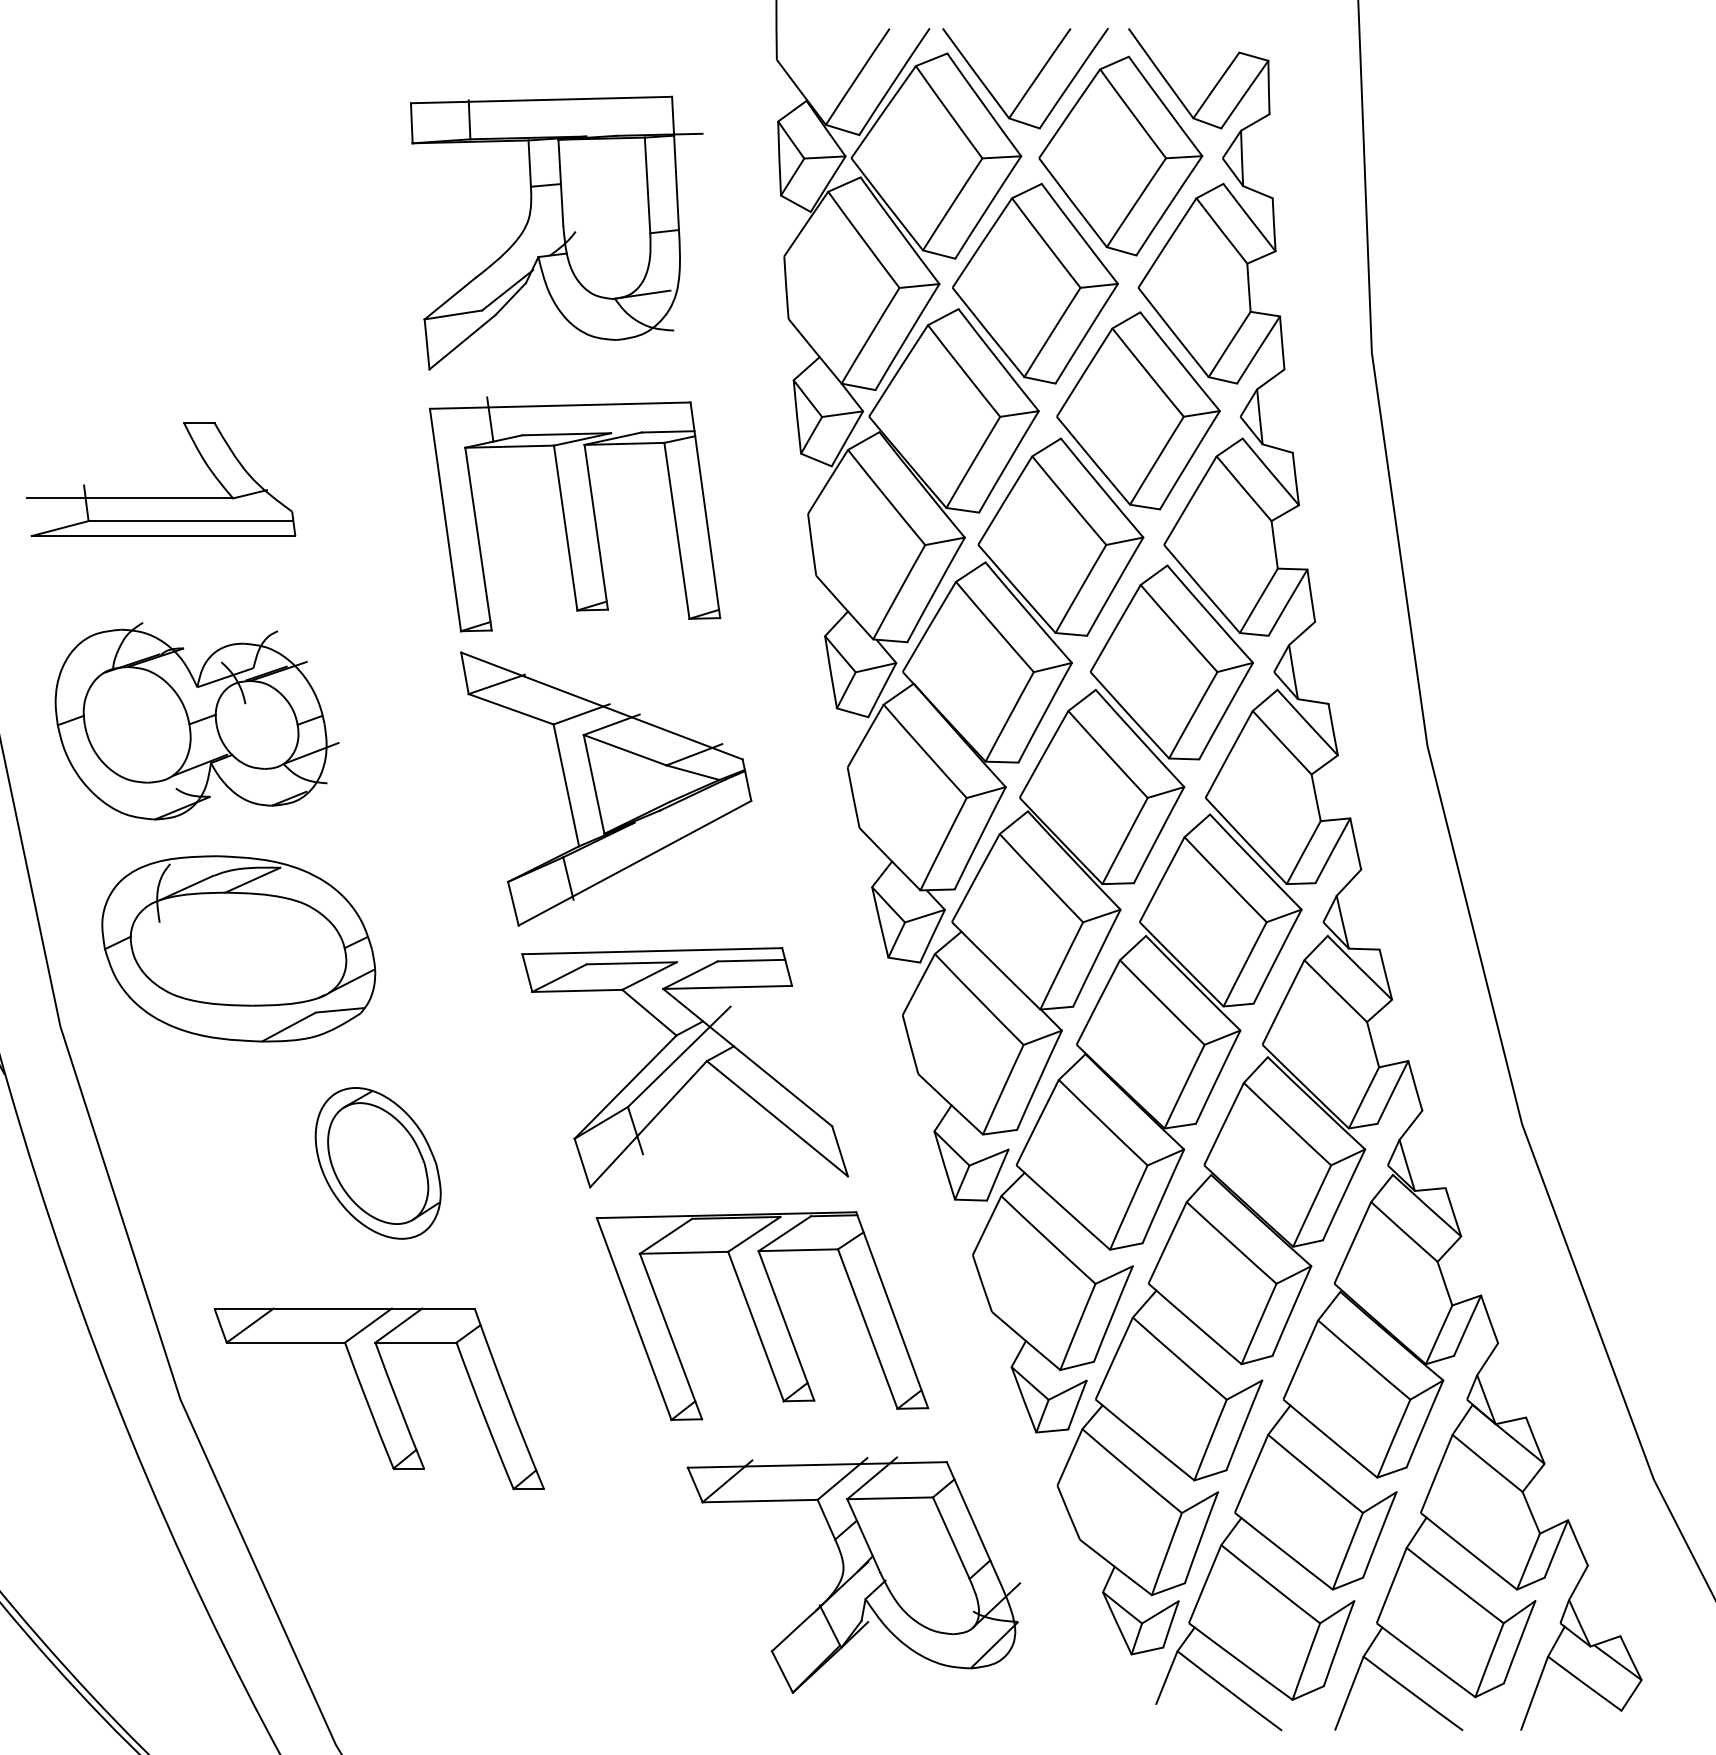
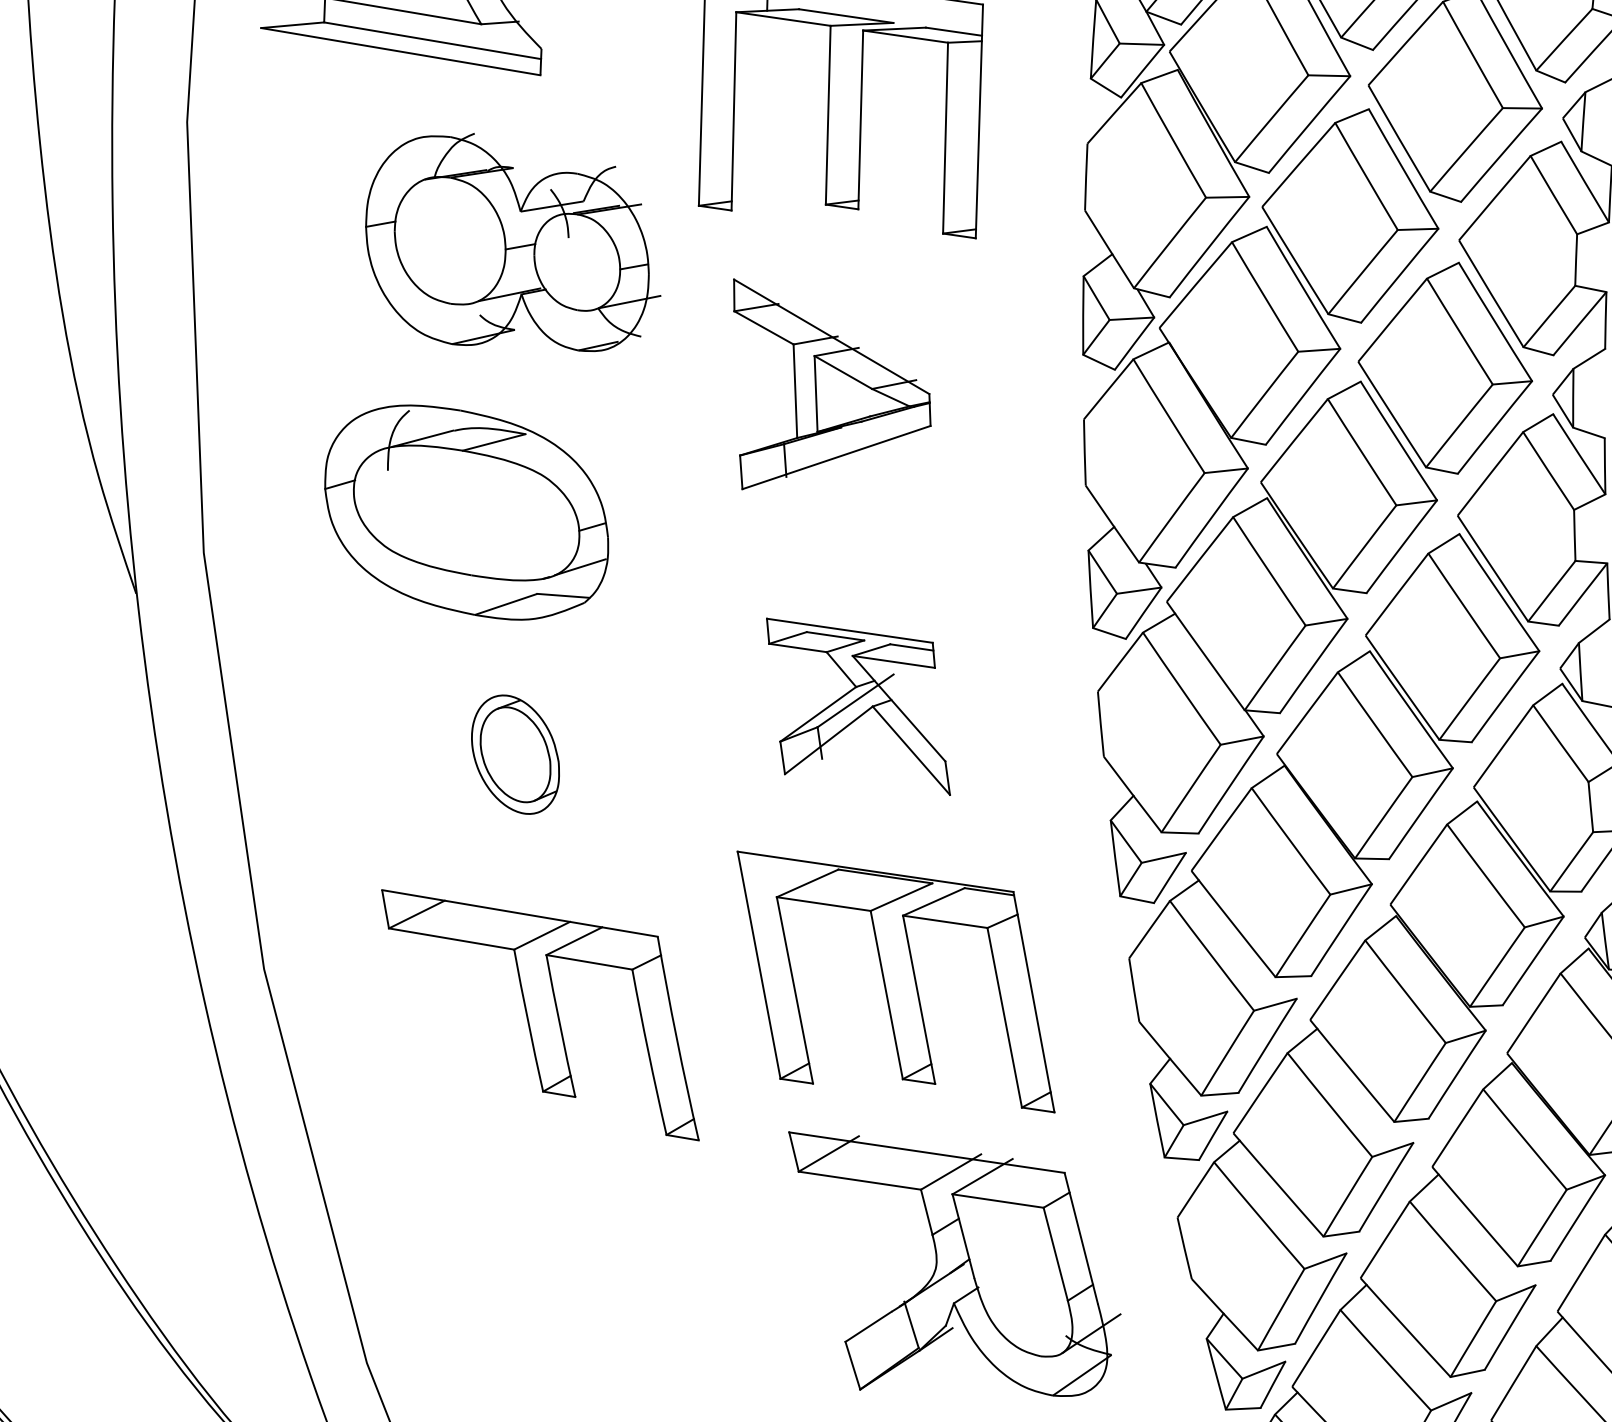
part: (196, 721) -> (513, 247), moved
part: (606, 788) -> (824, 398), size x0.7
part: (238, 948) -> (466, 512), moved
part: (685, 1067) -> (858, 708), size x0.6
part: (377, 1163) -> (515, 754), size x0.7
part: (378, 1398) -> (539, 1014), moved

